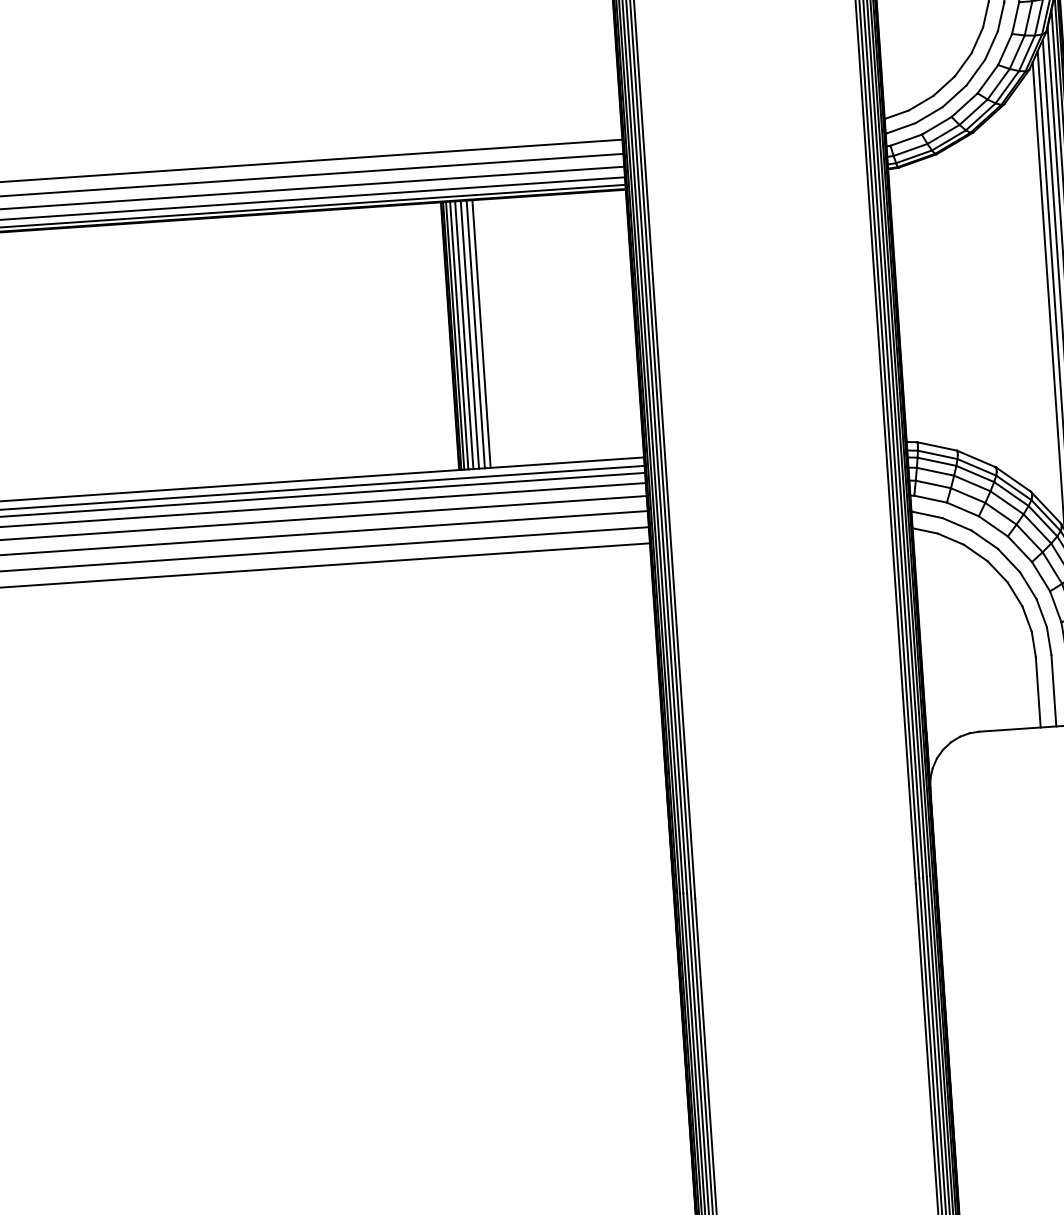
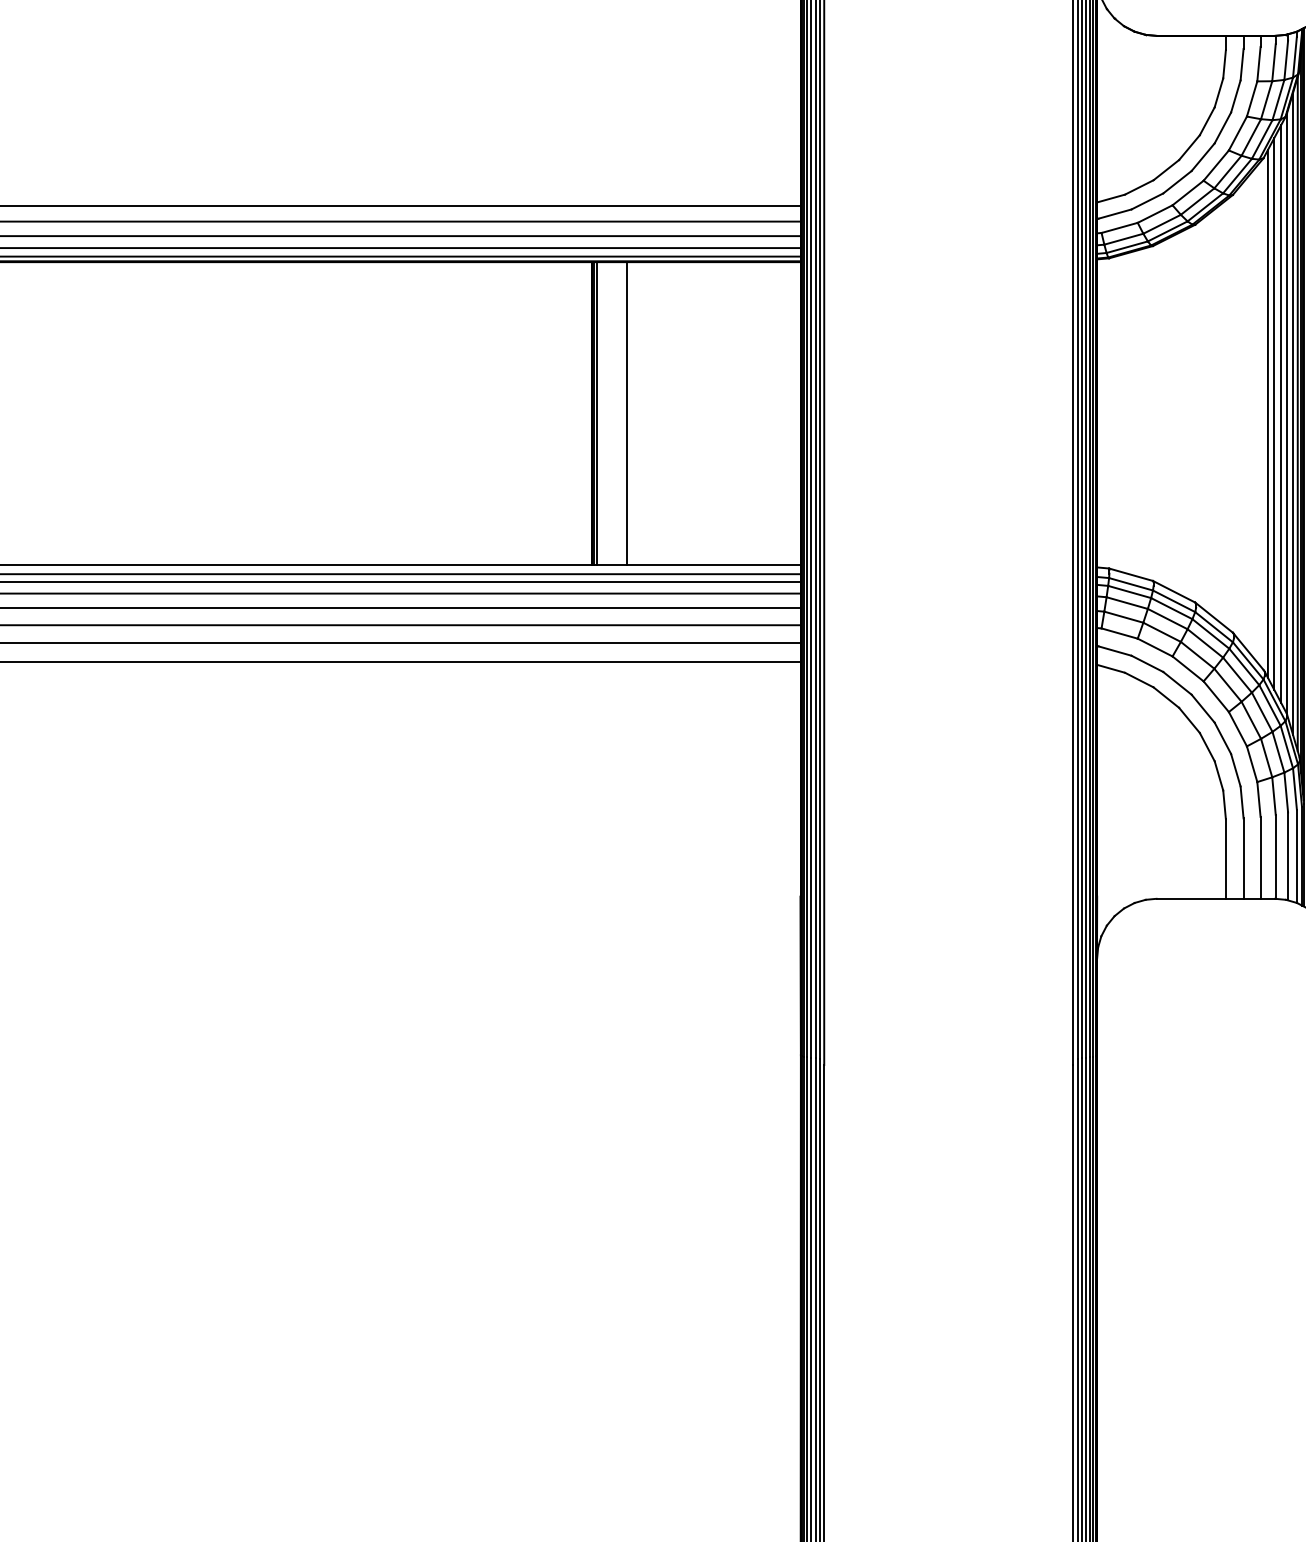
line: (470, 334) -> (614, 413), removed
line: (475, 334) -> (620, 413), removed
line: (458, 335) -> (601, 413), removed
line: (464, 335) -> (607, 413), removed

